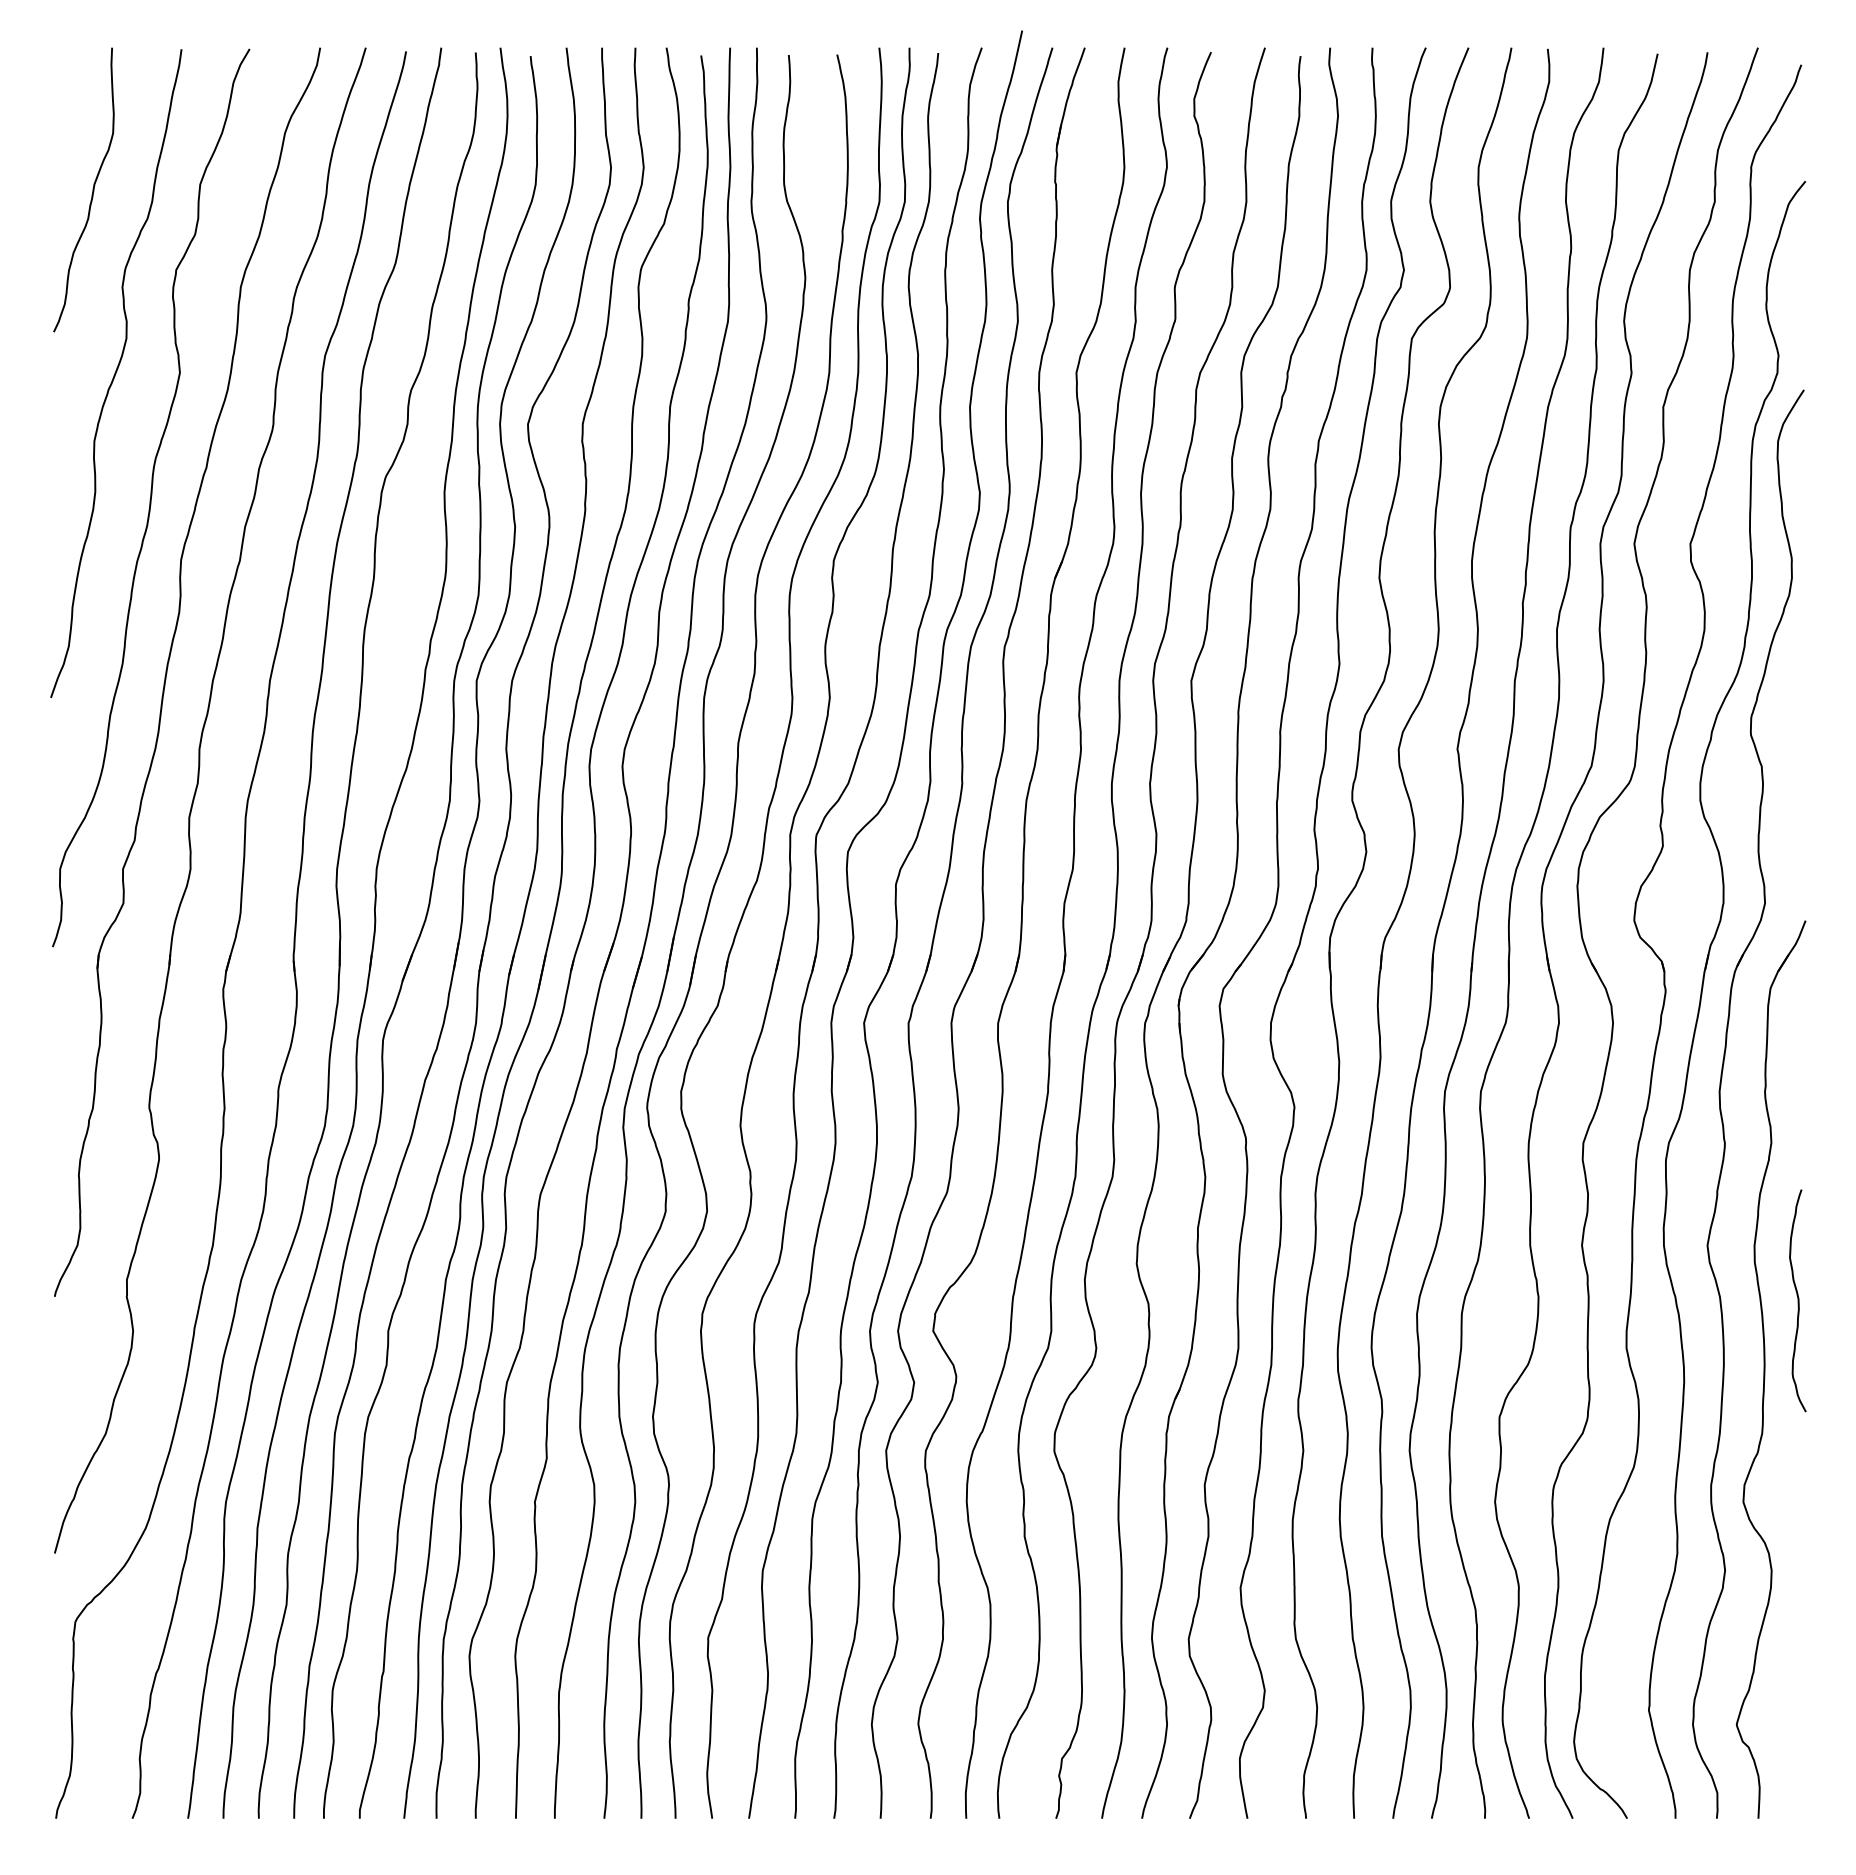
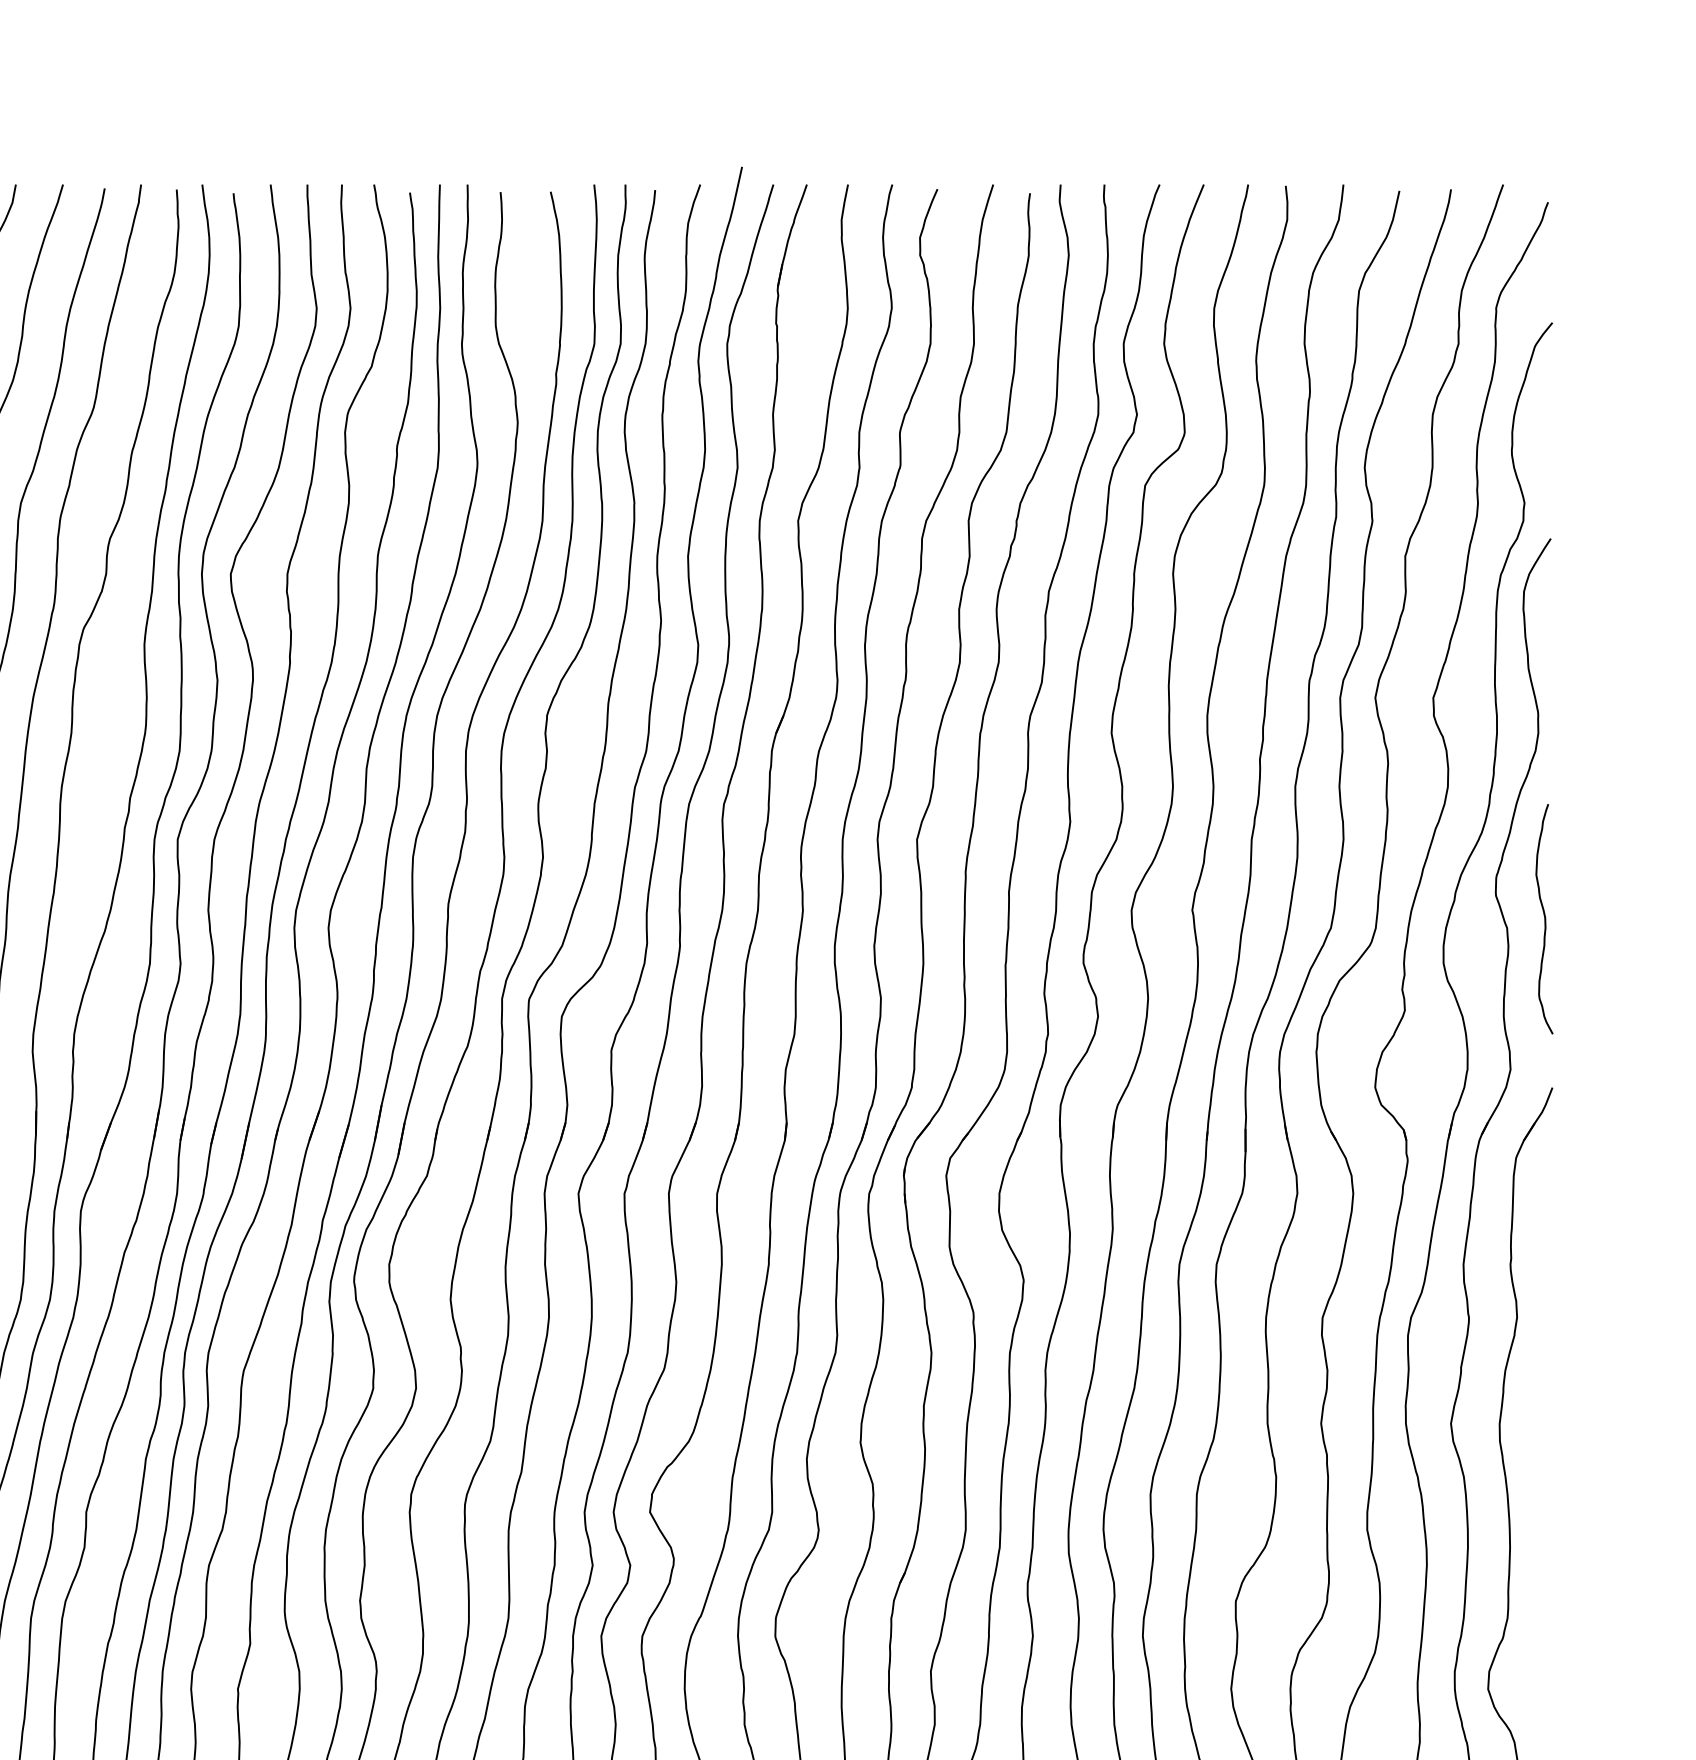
curve: (1797, 1300) -> (1544, 918), moved

